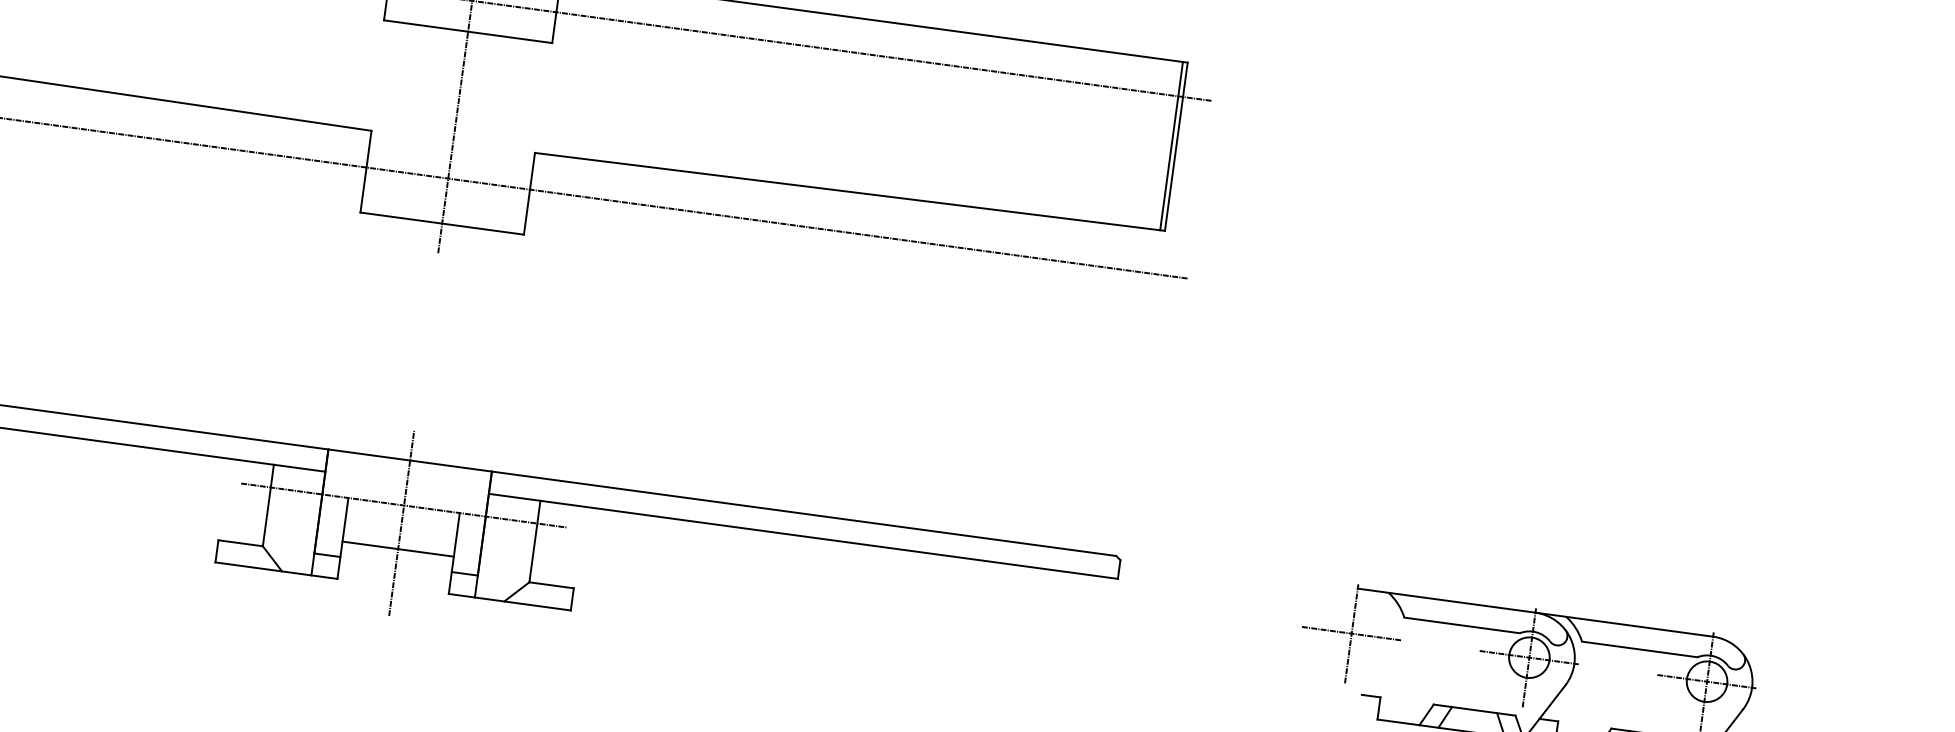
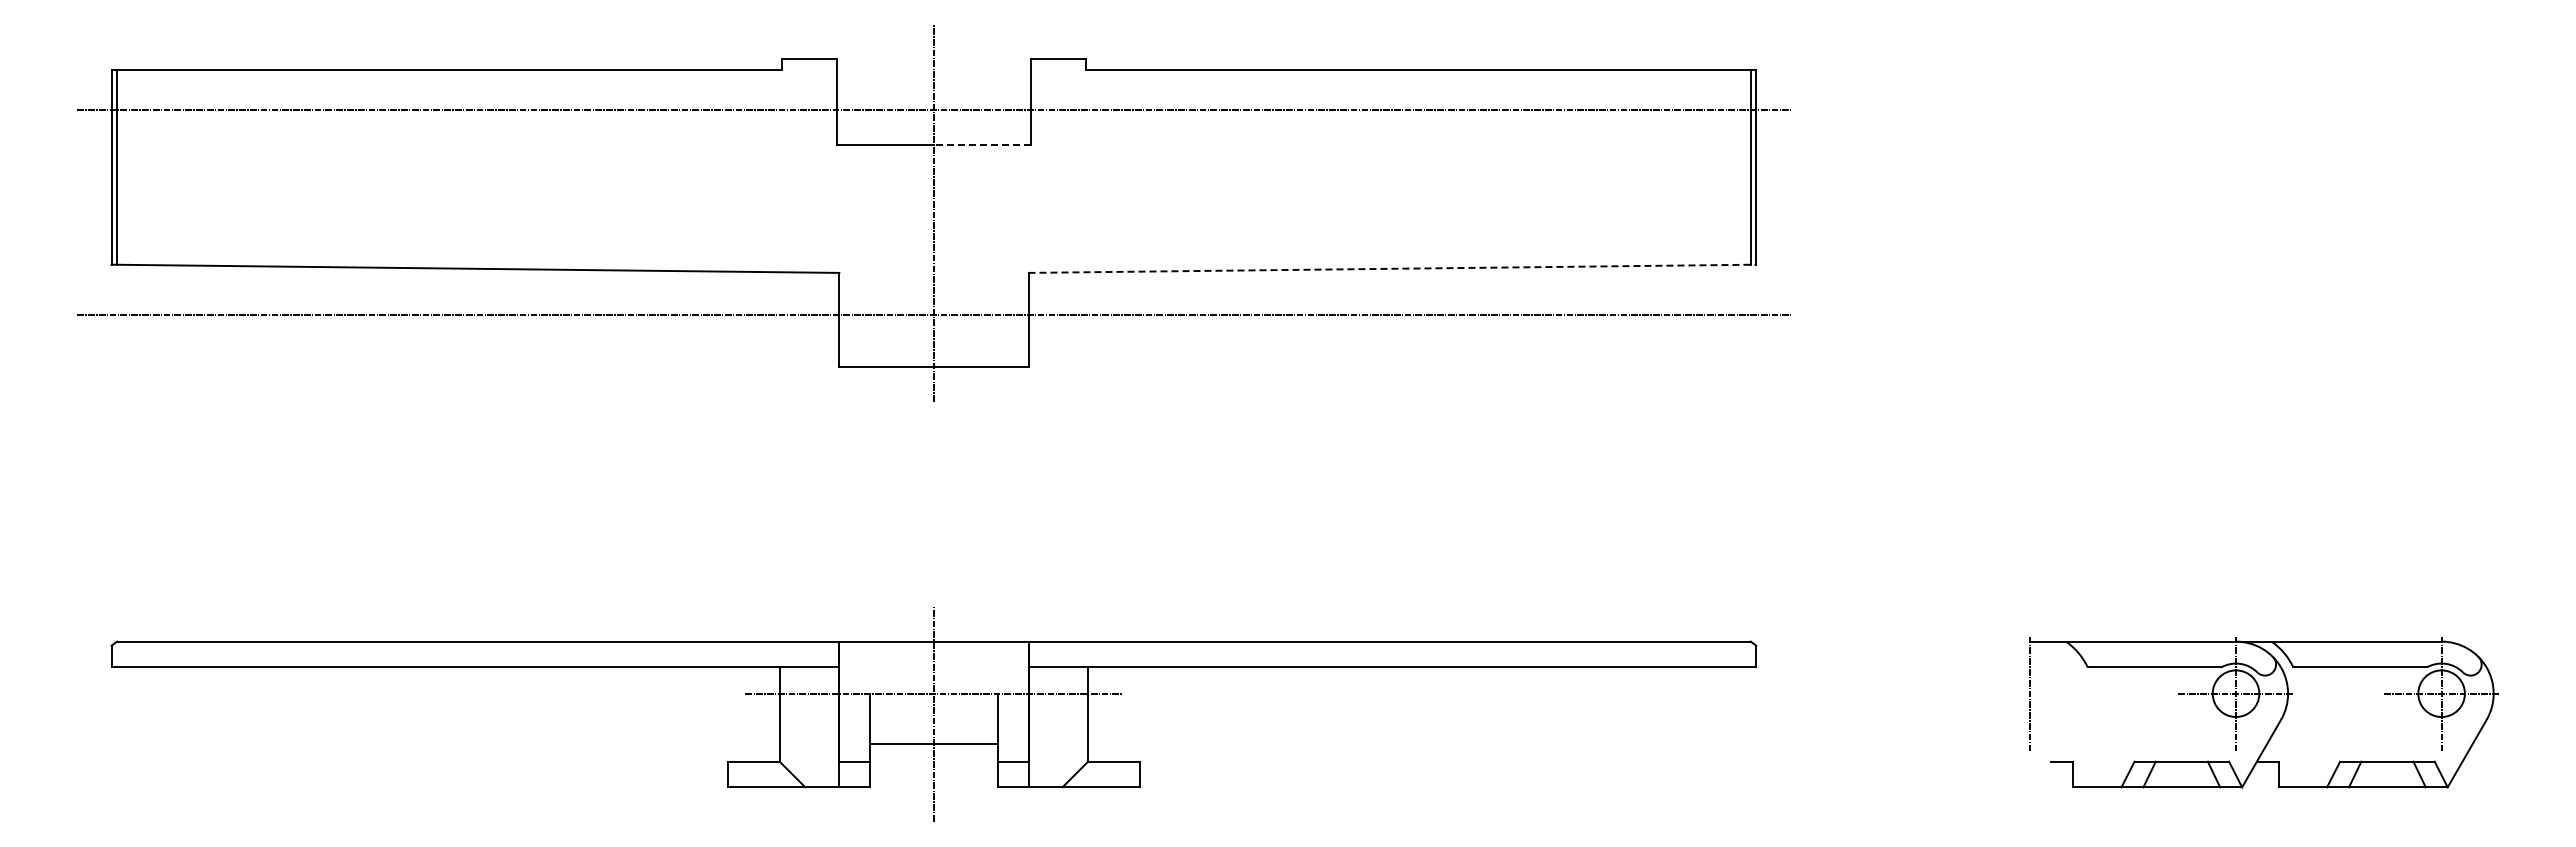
line: (510, 37) -> (982, 145), solid -> dashed
line: (850, 191) -> (1392, 268), solid -> dashed
line: (1351, 633) -> (2030, 693), removed

